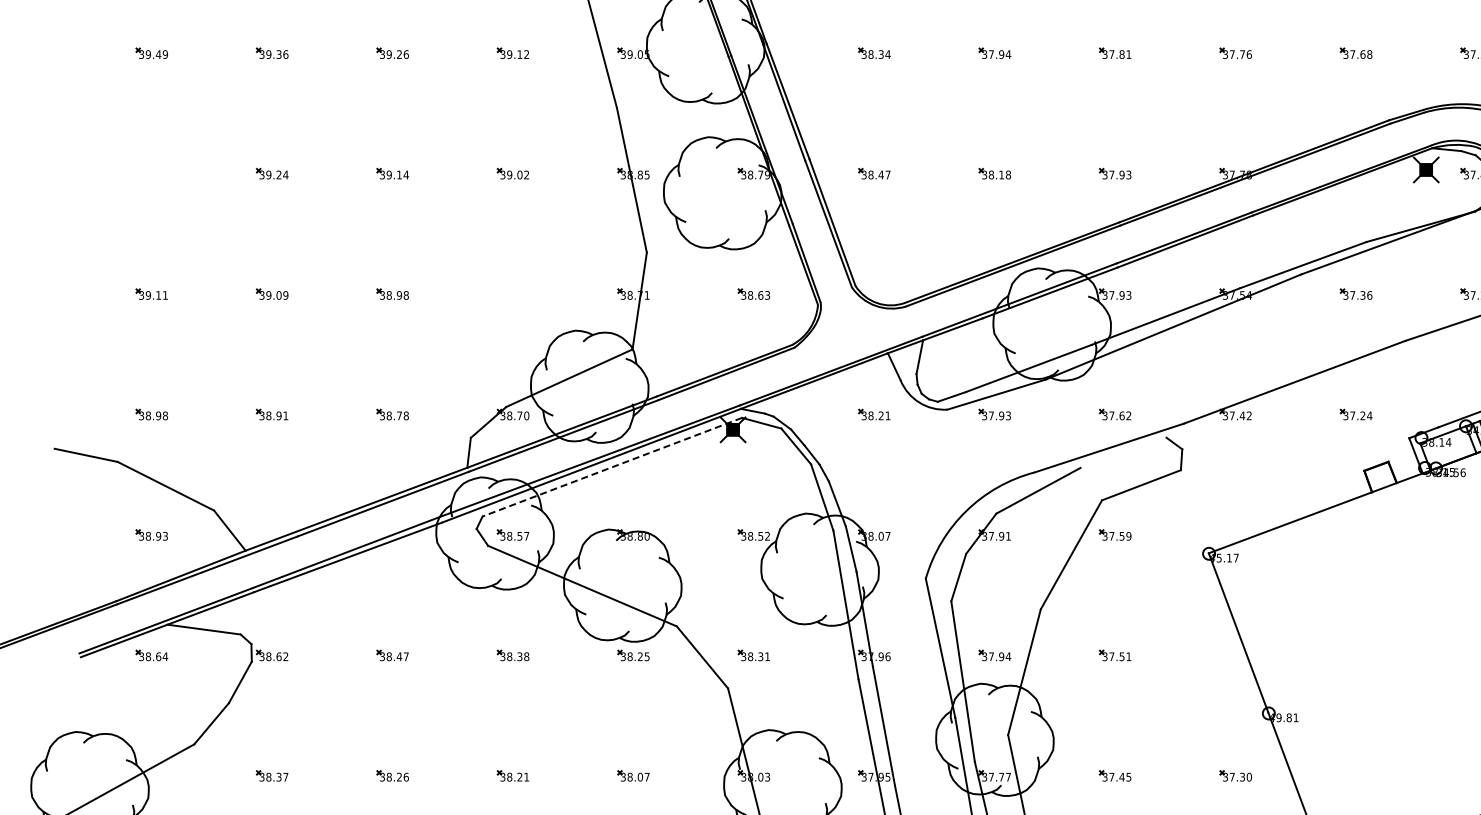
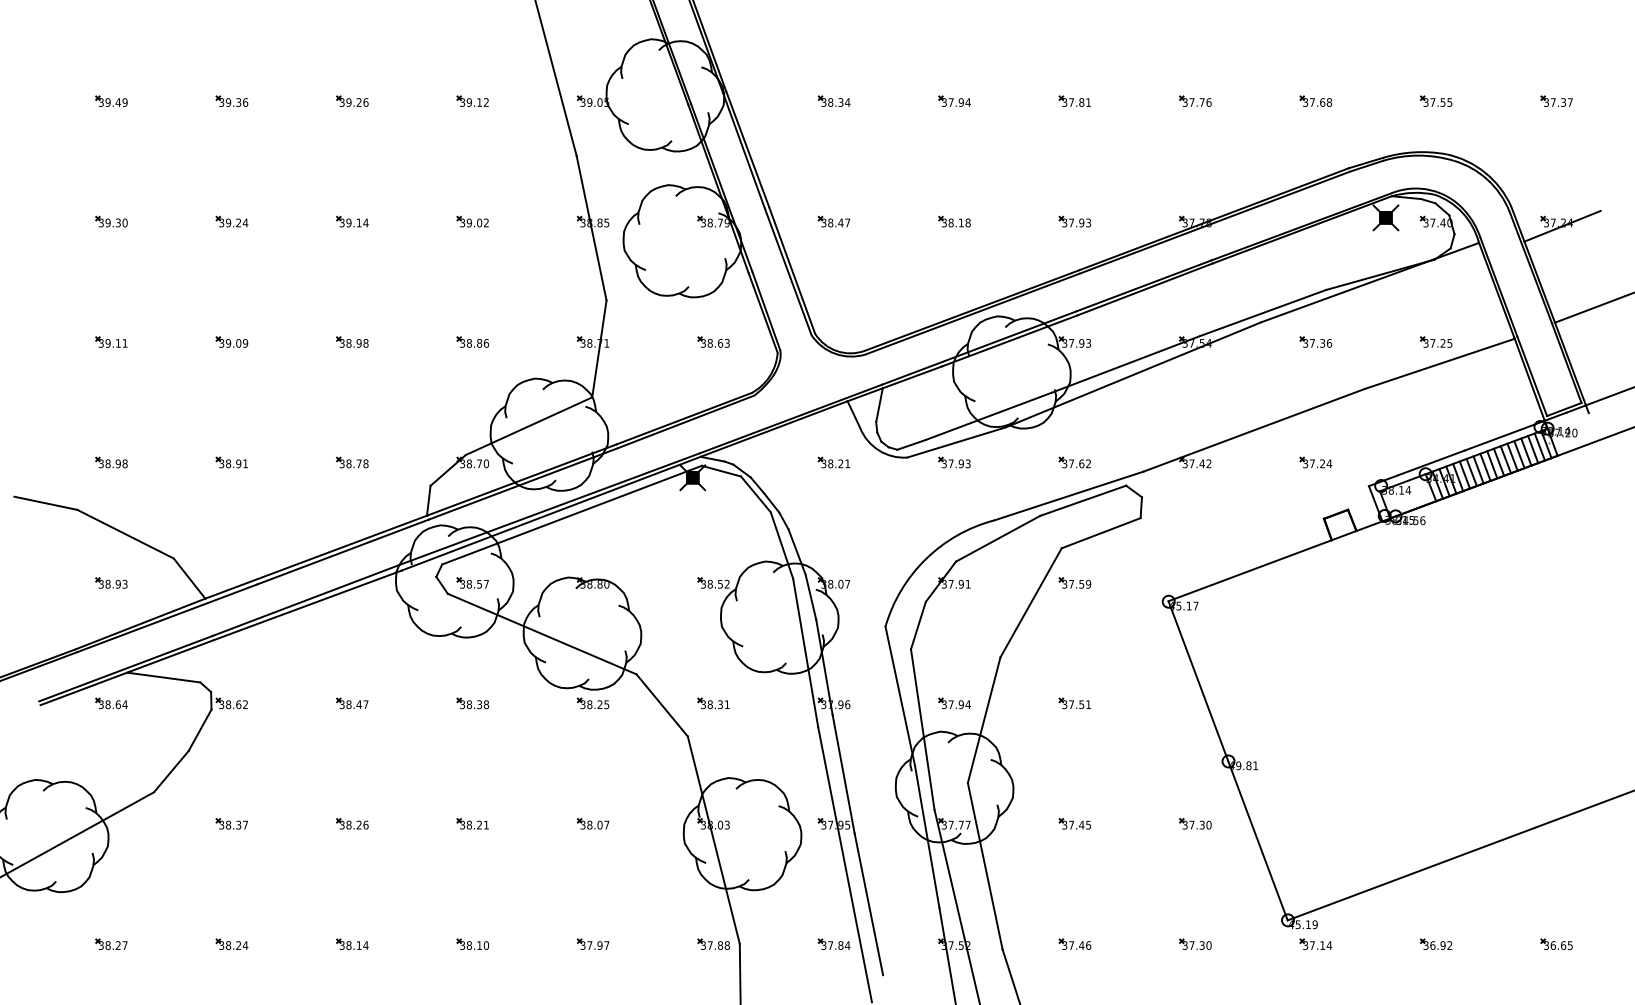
part: (151, 173) -> (111, 221), added
part: (512, 293) -> (472, 341), added
line: (1123, 452) -> (1083, 500), added
line: (612, 467) -> (572, 515), dashed -> solid

